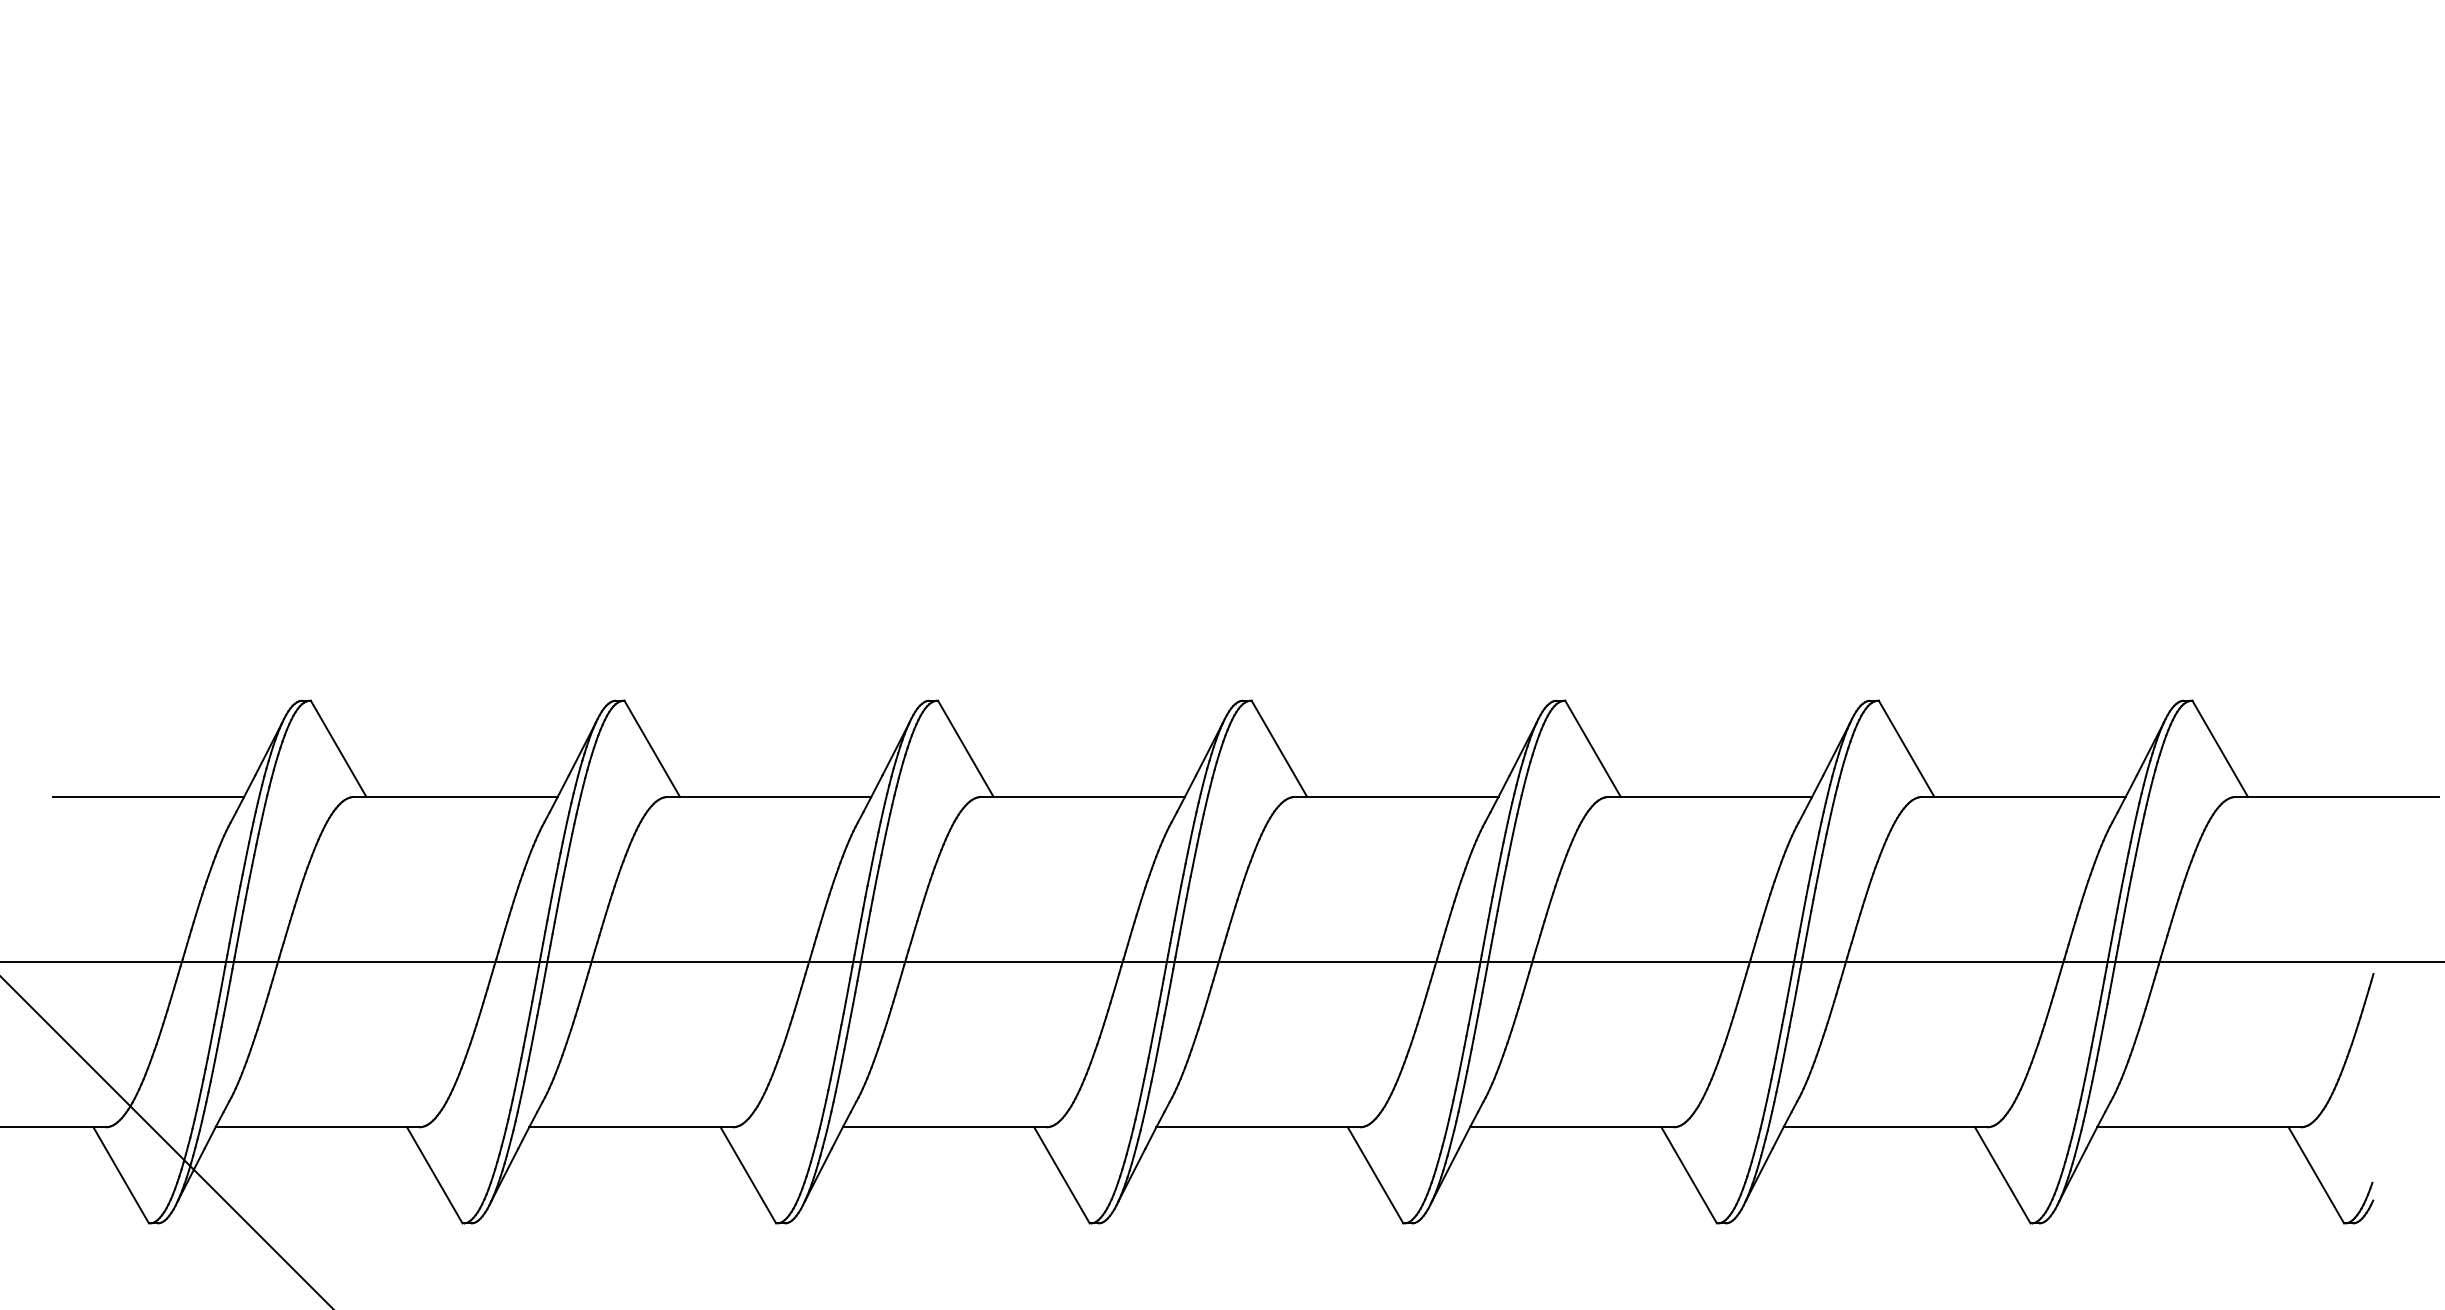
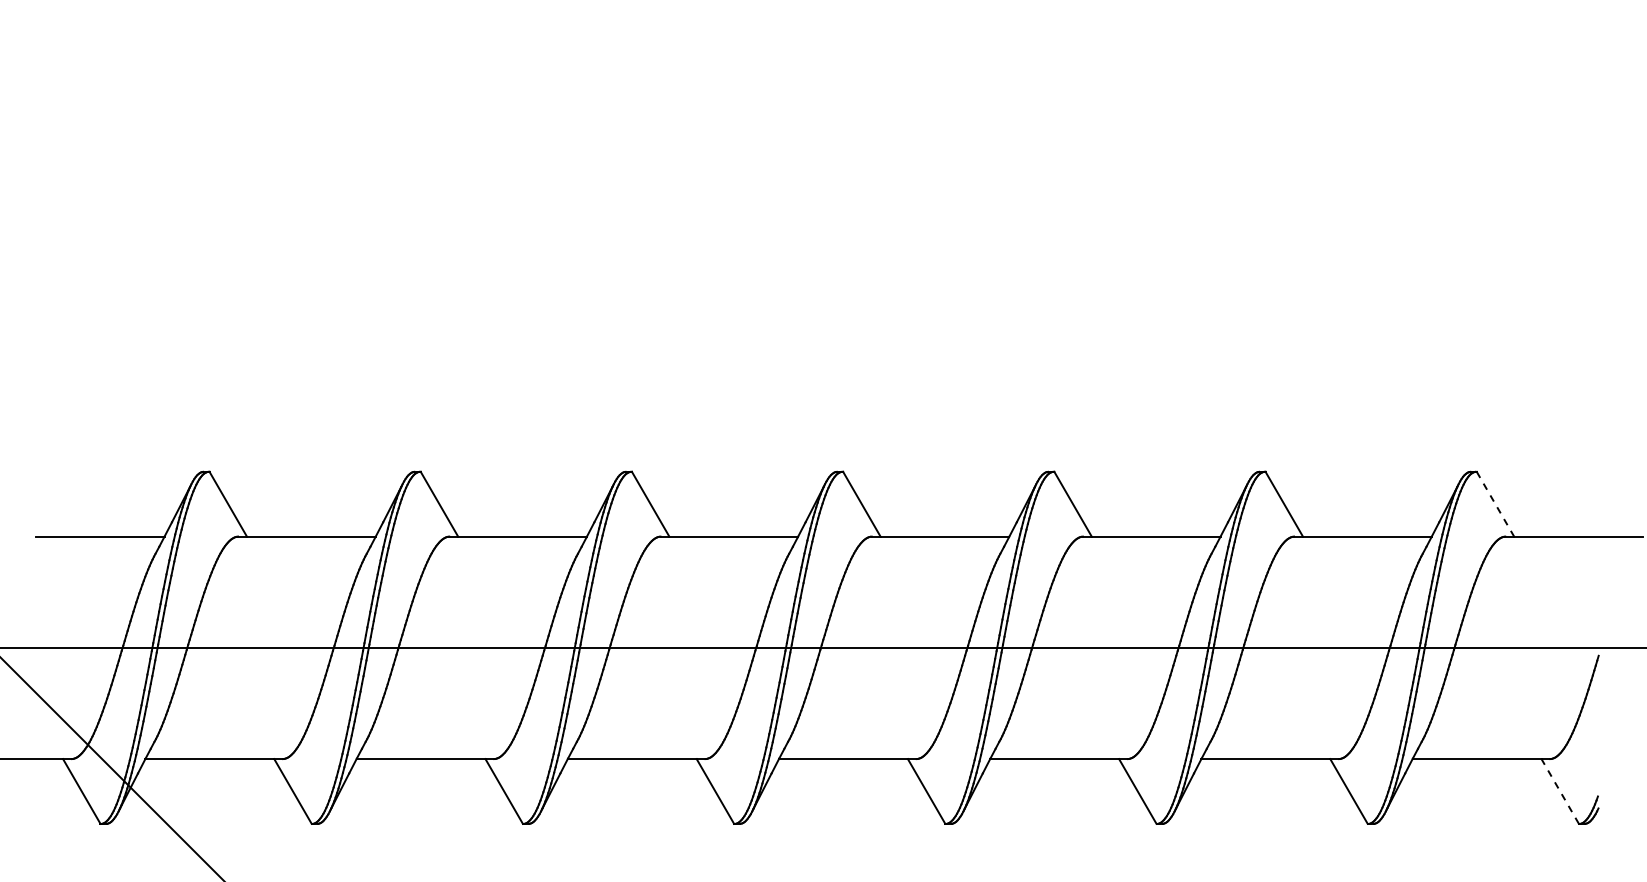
line: (2220, 749) -> (1495, 504), solid -> dashed
line: (2315, 1175) -> (1559, 791), solid -> dashed

